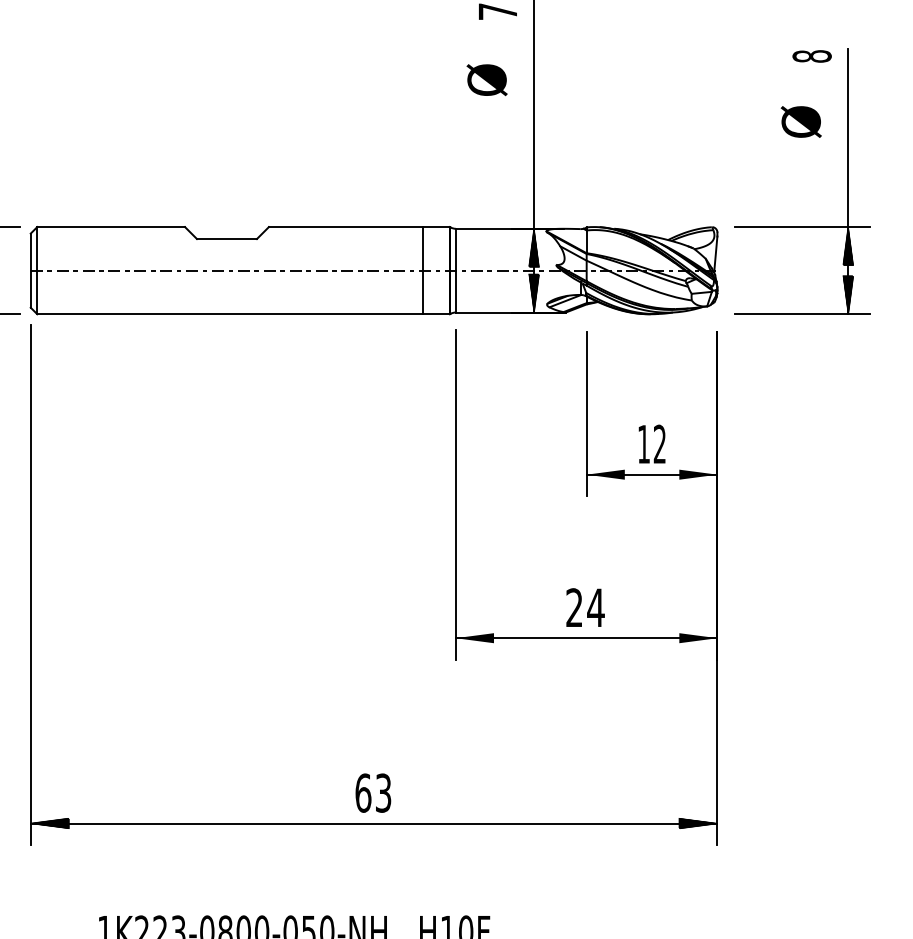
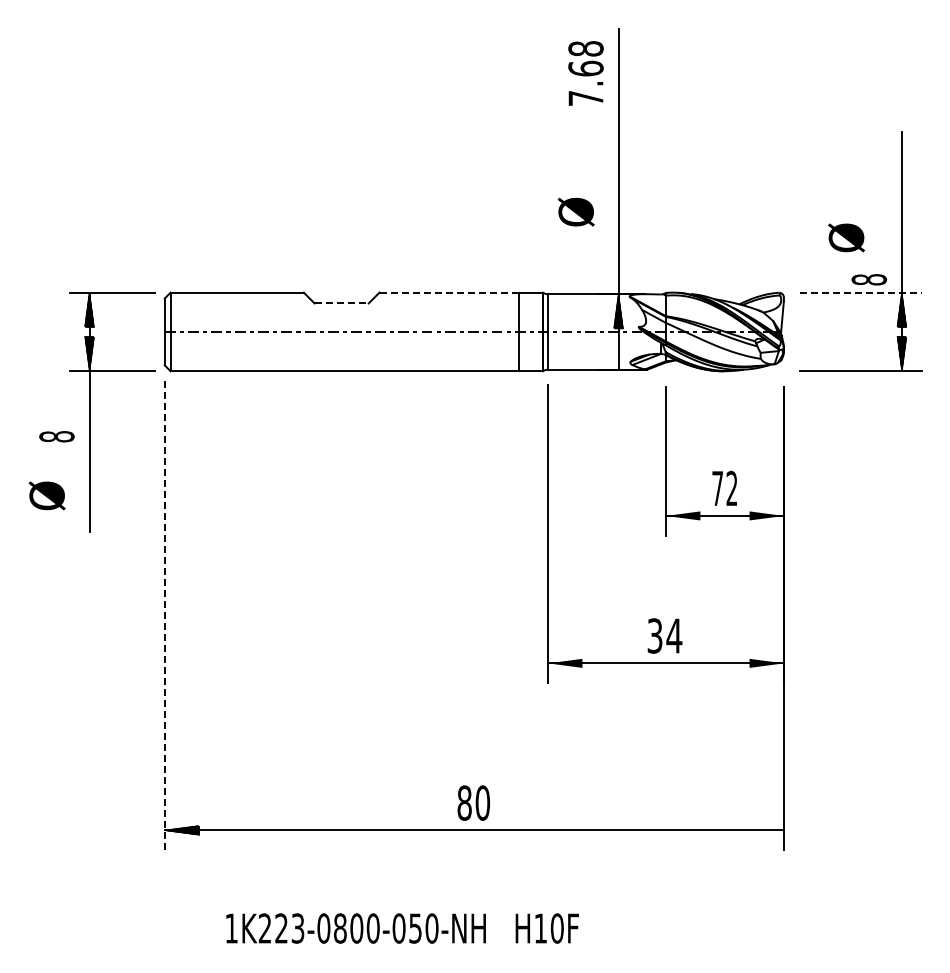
text: (812, 56) -> (869, 279), moved
text: (486, 79) -> (575, 211), moved
text: (801, 121) -> (846, 237), moved
line: (346, 226) -> (449, 292), solid -> dashed
line: (803, 226) -> (861, 292), solid -> dashed
line: (227, 239) -> (342, 303), solid -> dashed
hatch: (533, 293) -> (618, 352), removed
text: (643, 444) -> (717, 488), 12 -> 72
line: (30, 585) -> (164, 615), solid -> dashed
text: (573, 607) -> (654, 635), 24 -> 34
text: (373, 792) -> (473, 802), 63 -> 80
hatch: (698, 822) -> (766, 829), removed

